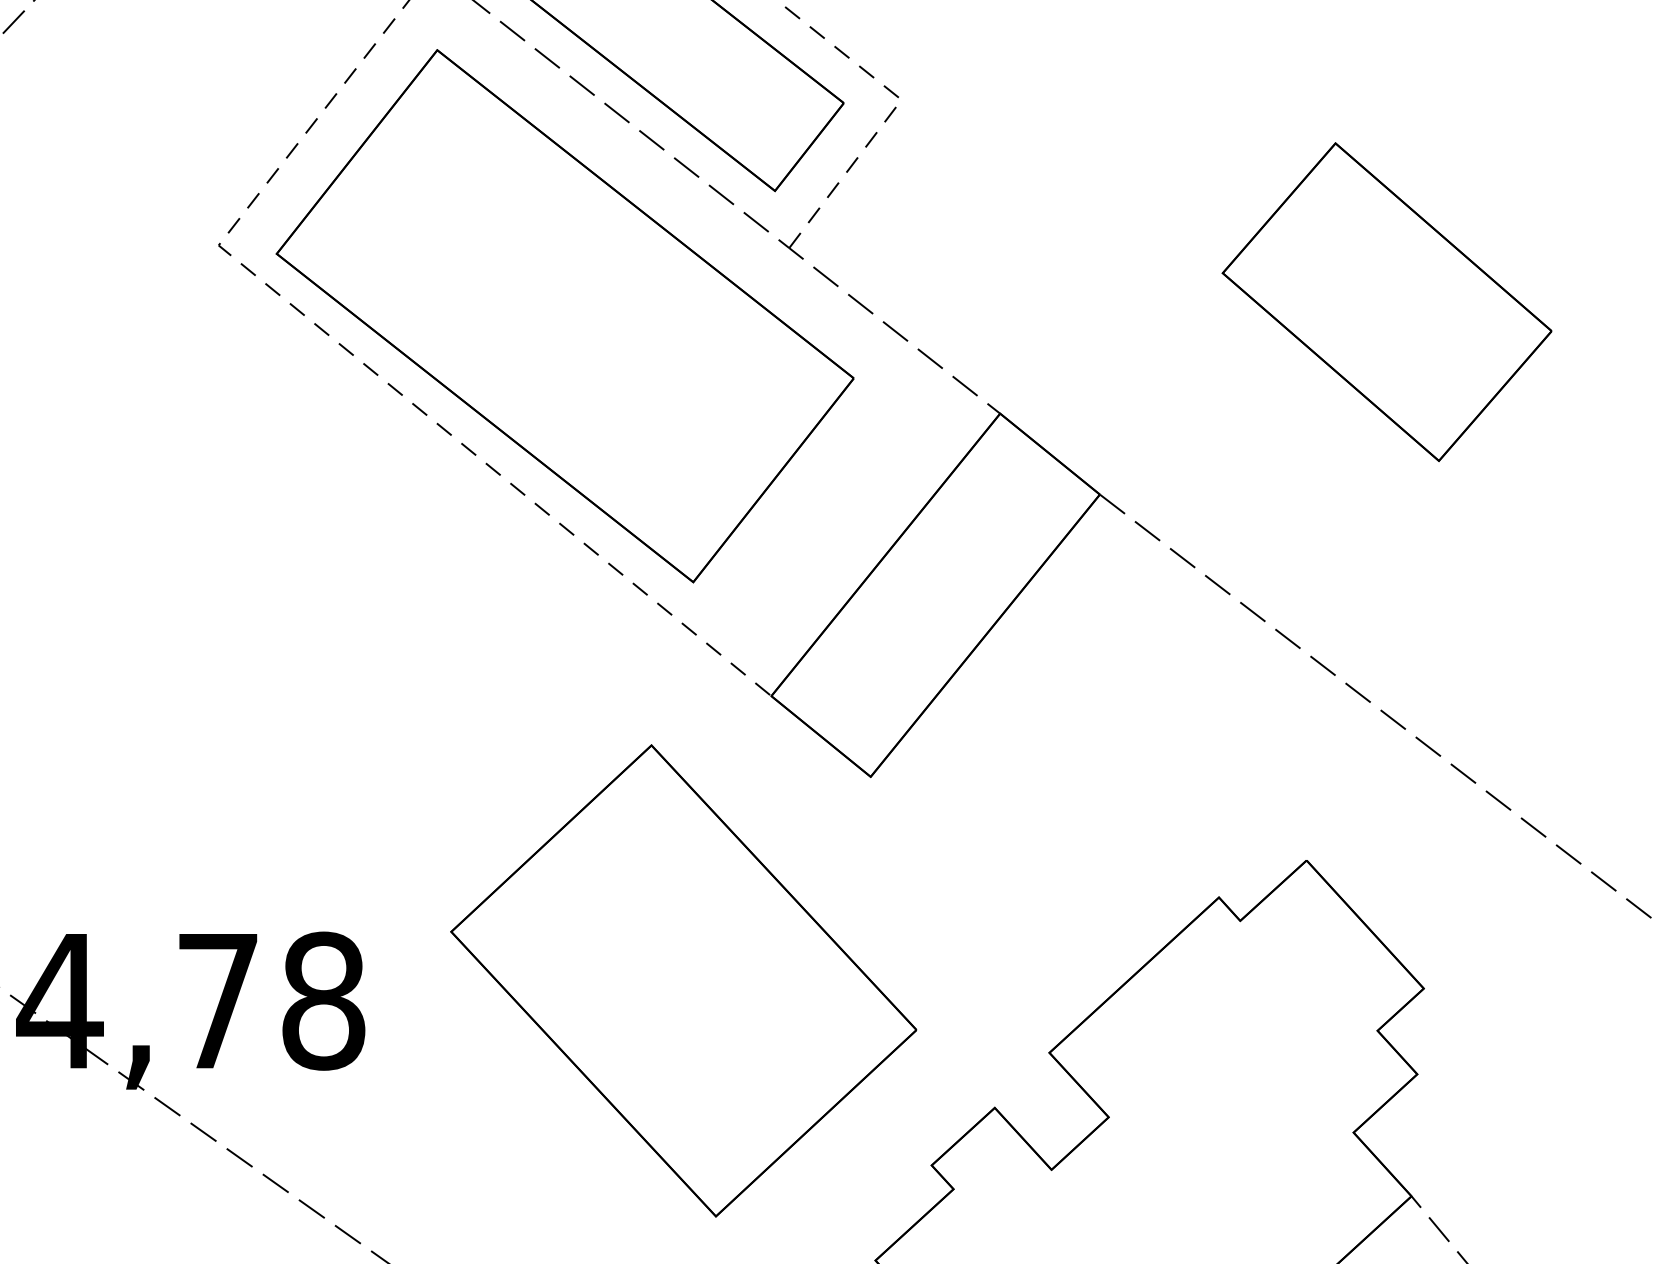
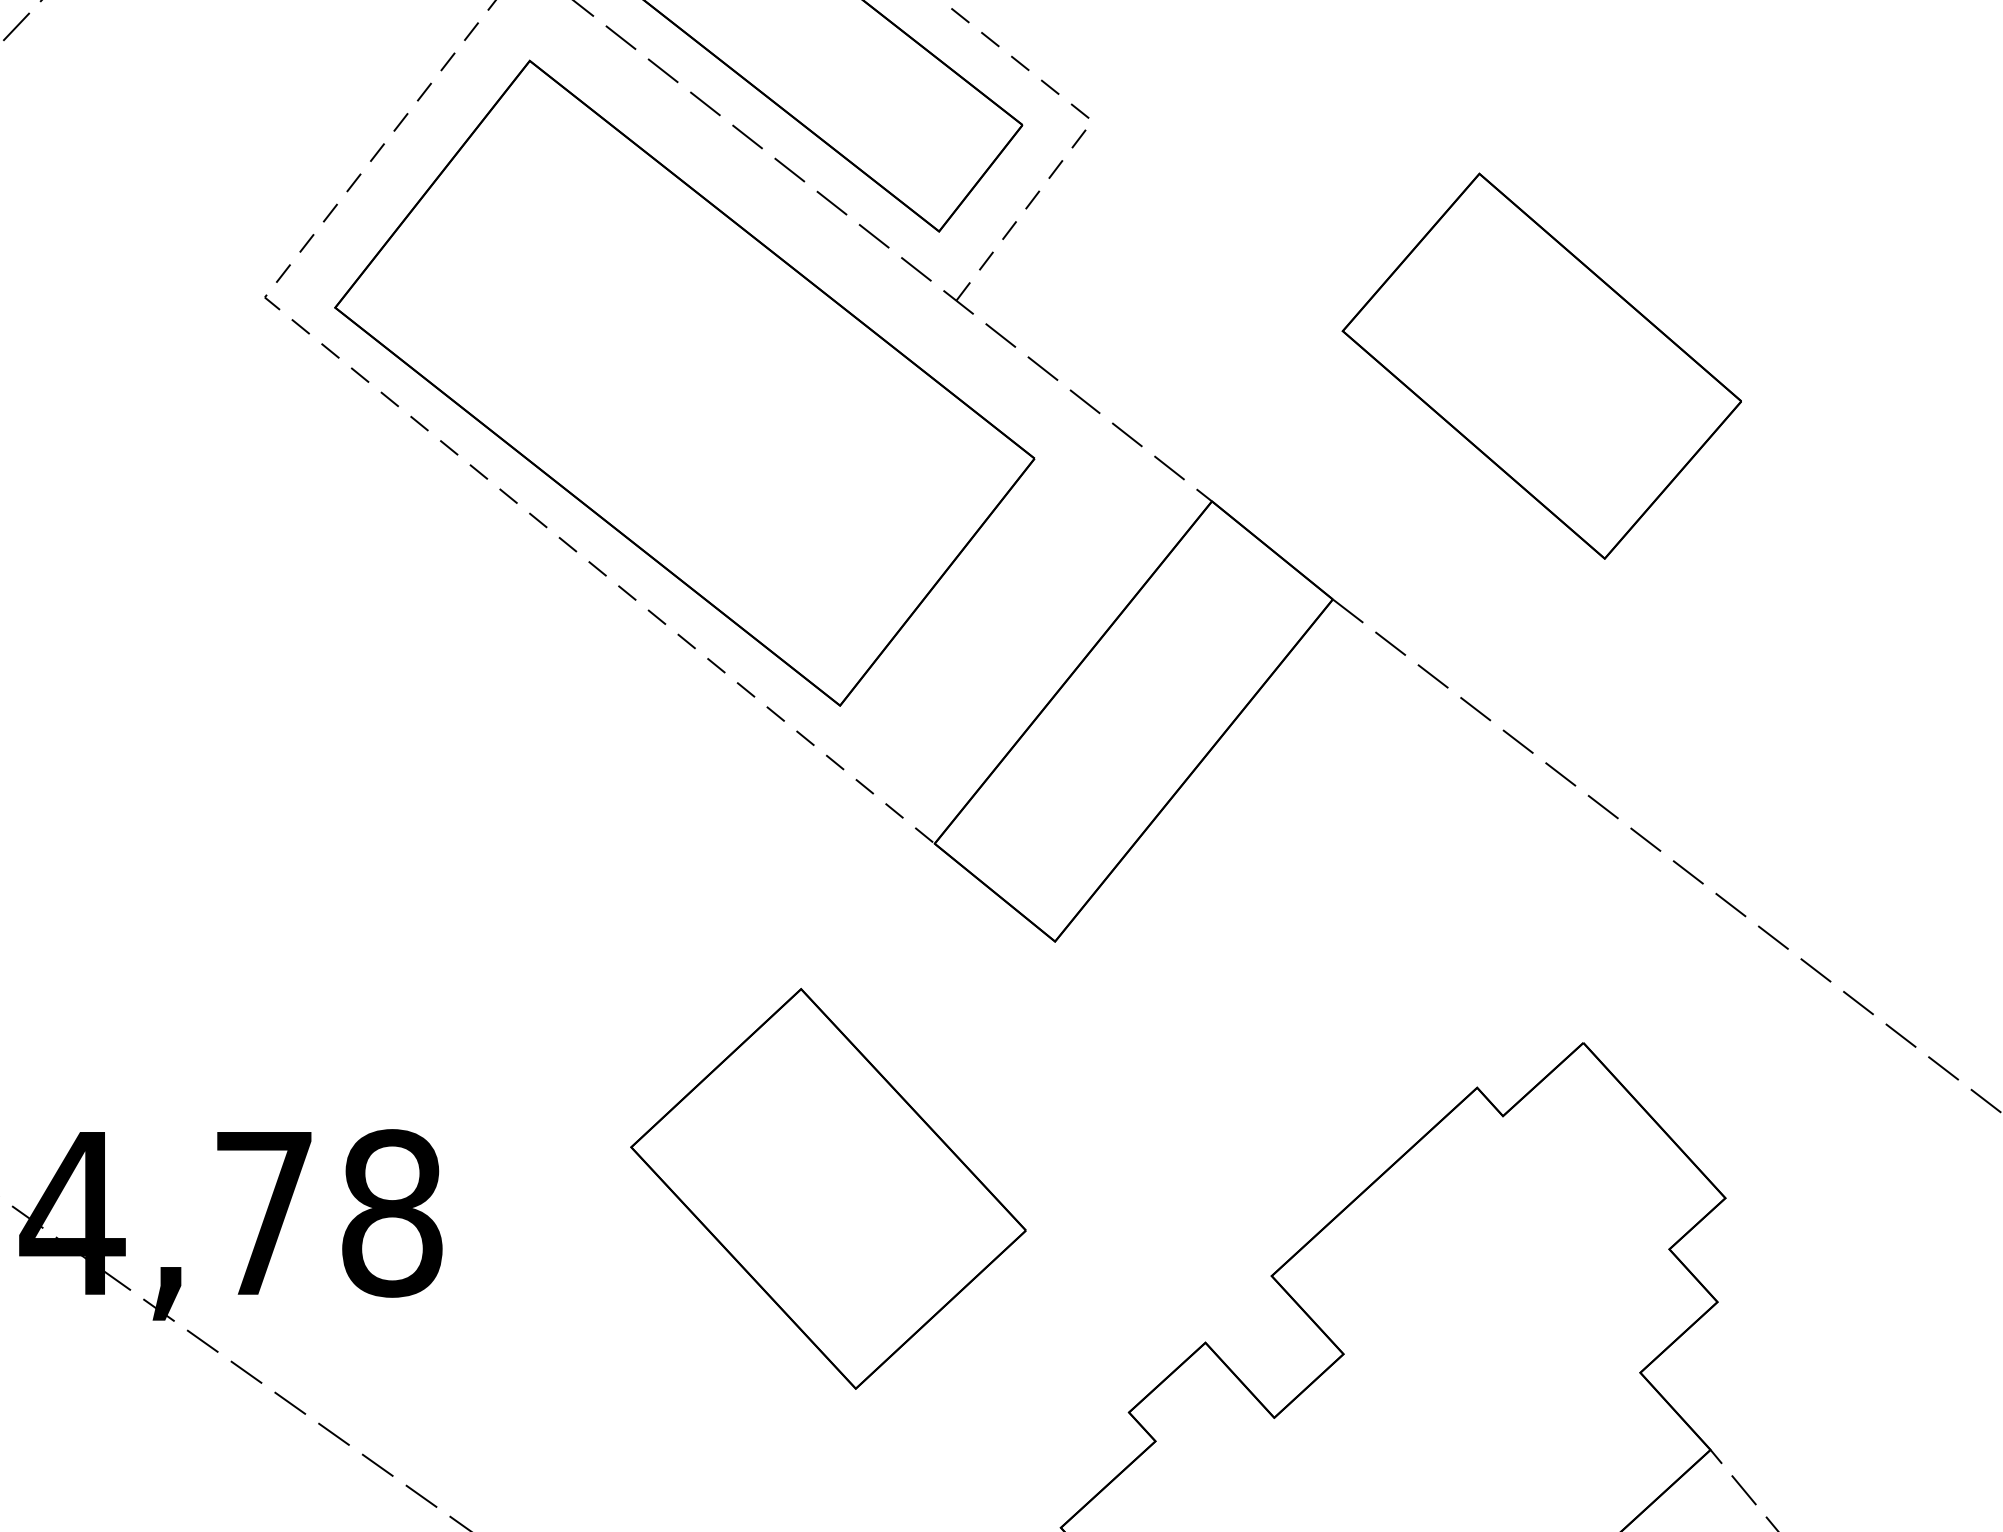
part: (1386, 301) -> (1541, 365), moved
part: (683, 980) -> (828, 1188), size x0.7

